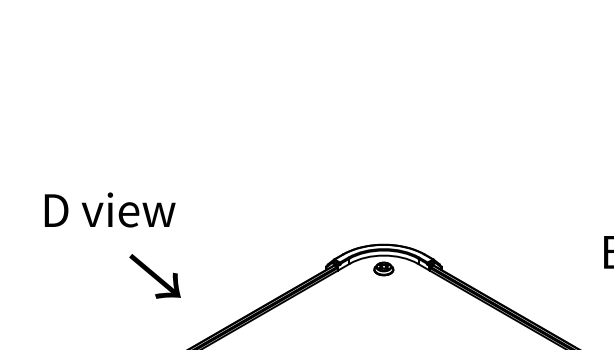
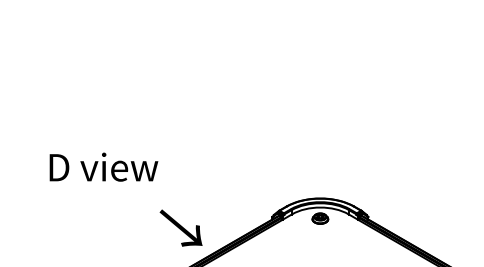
text: (109, 209) -> (103, 166), moved
text: (154, 276) -> (180, 228), moved

